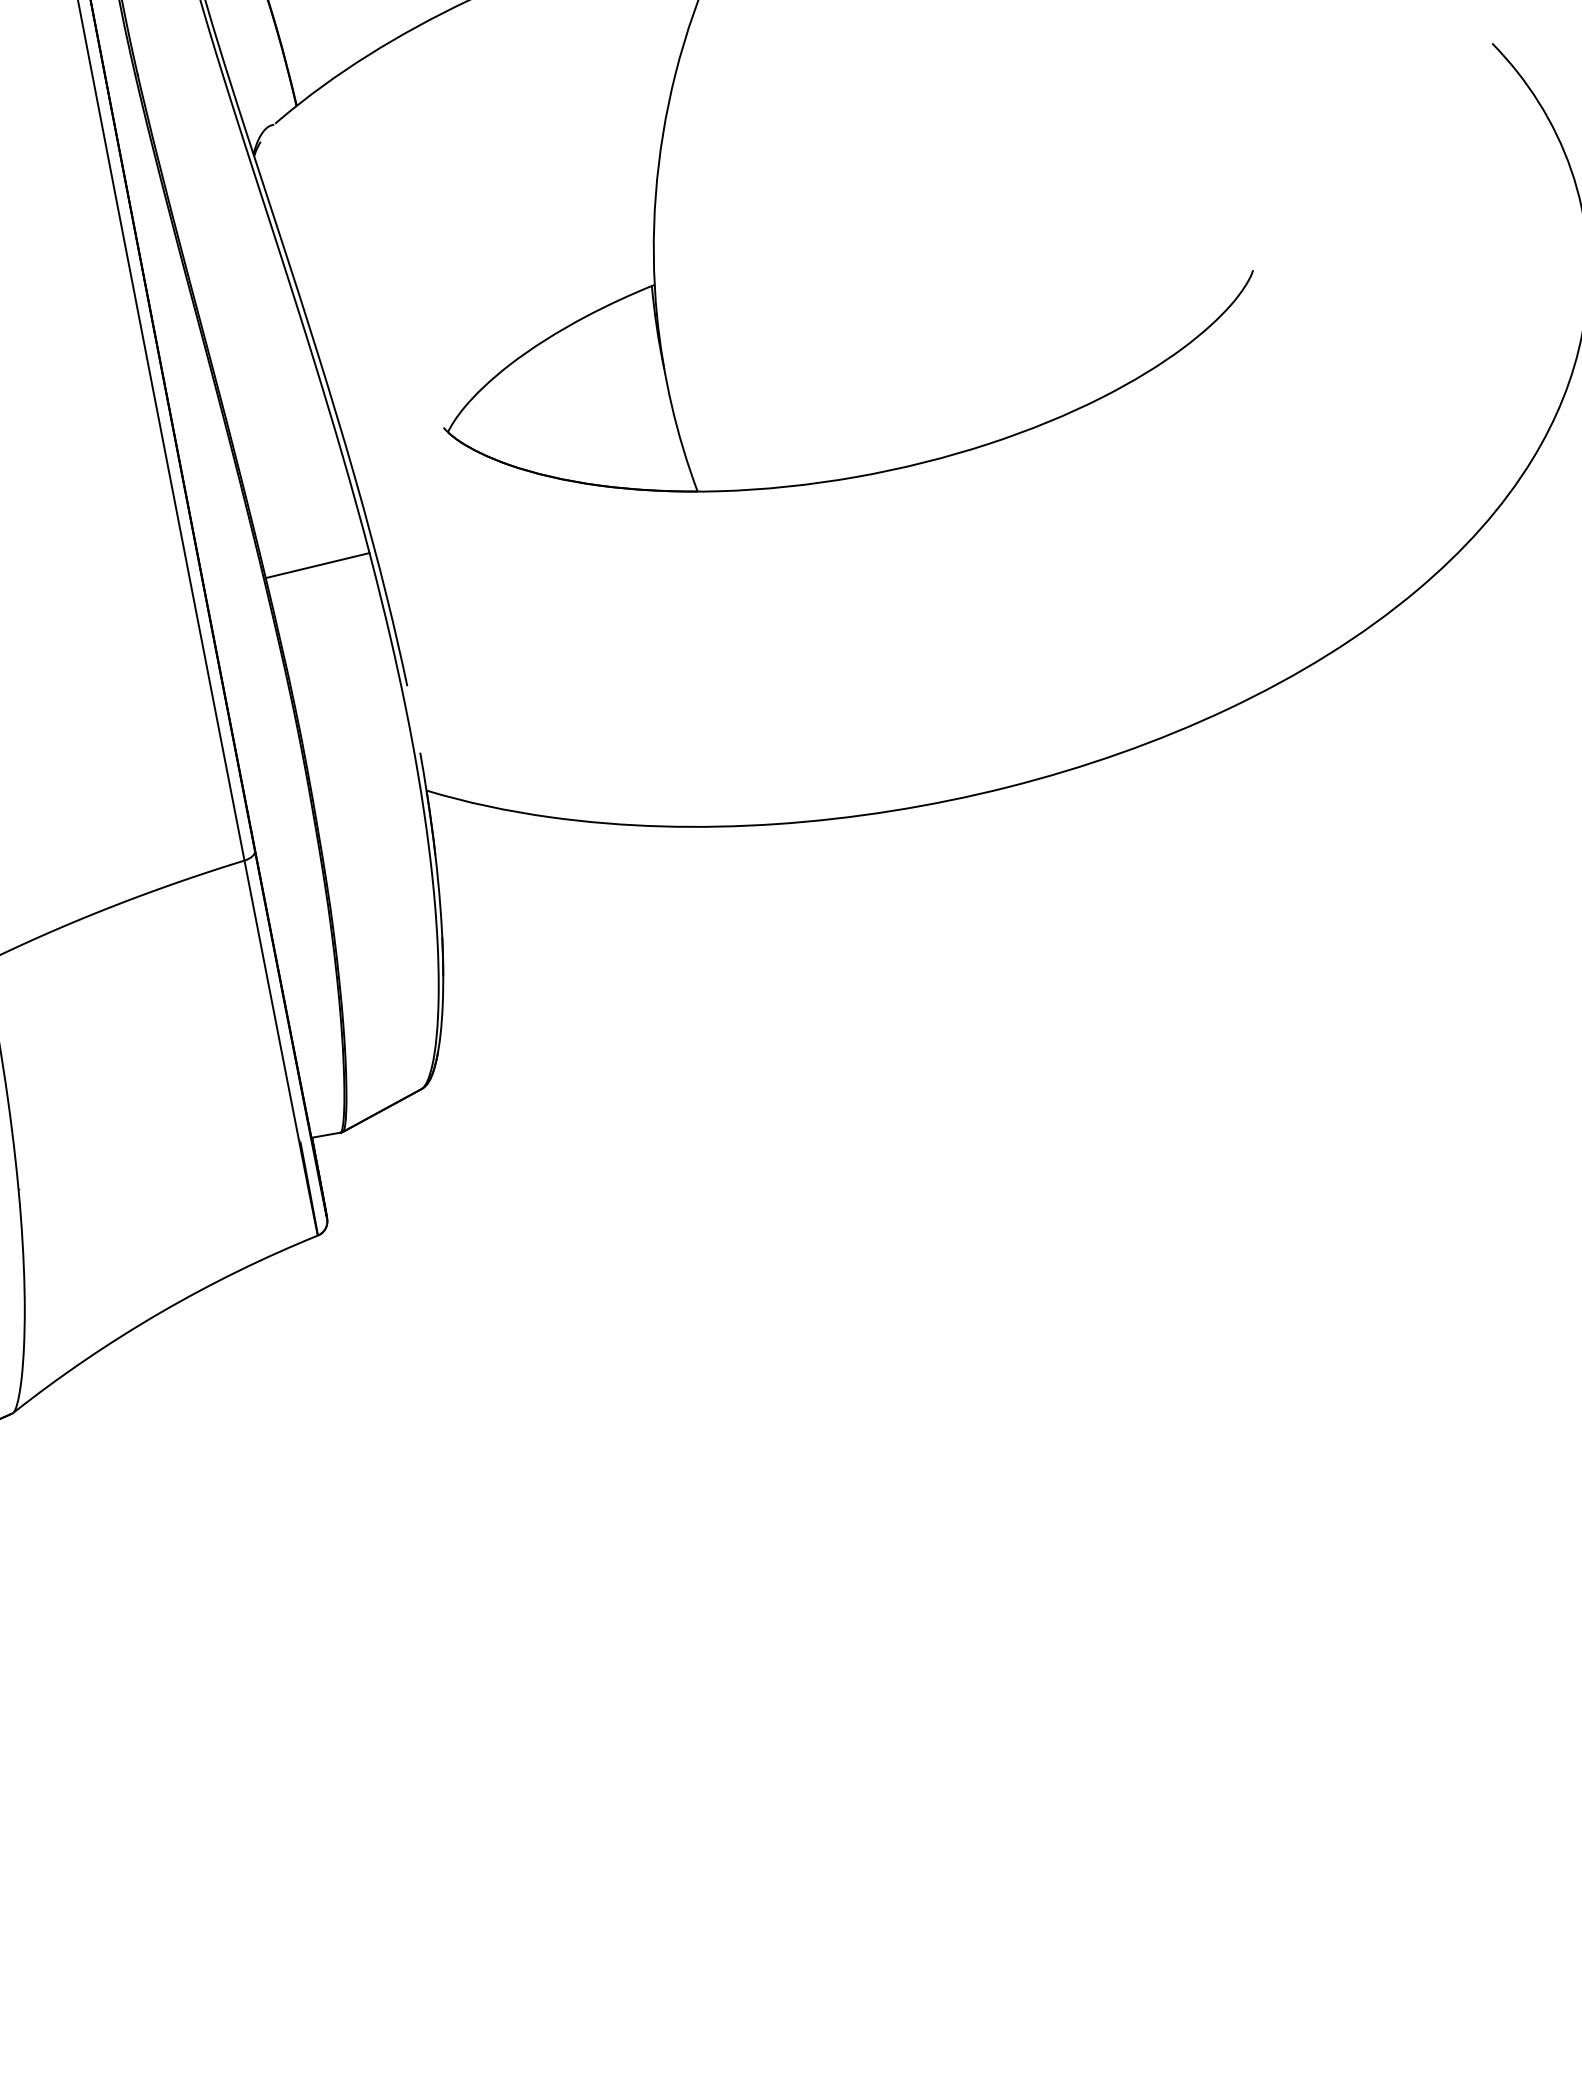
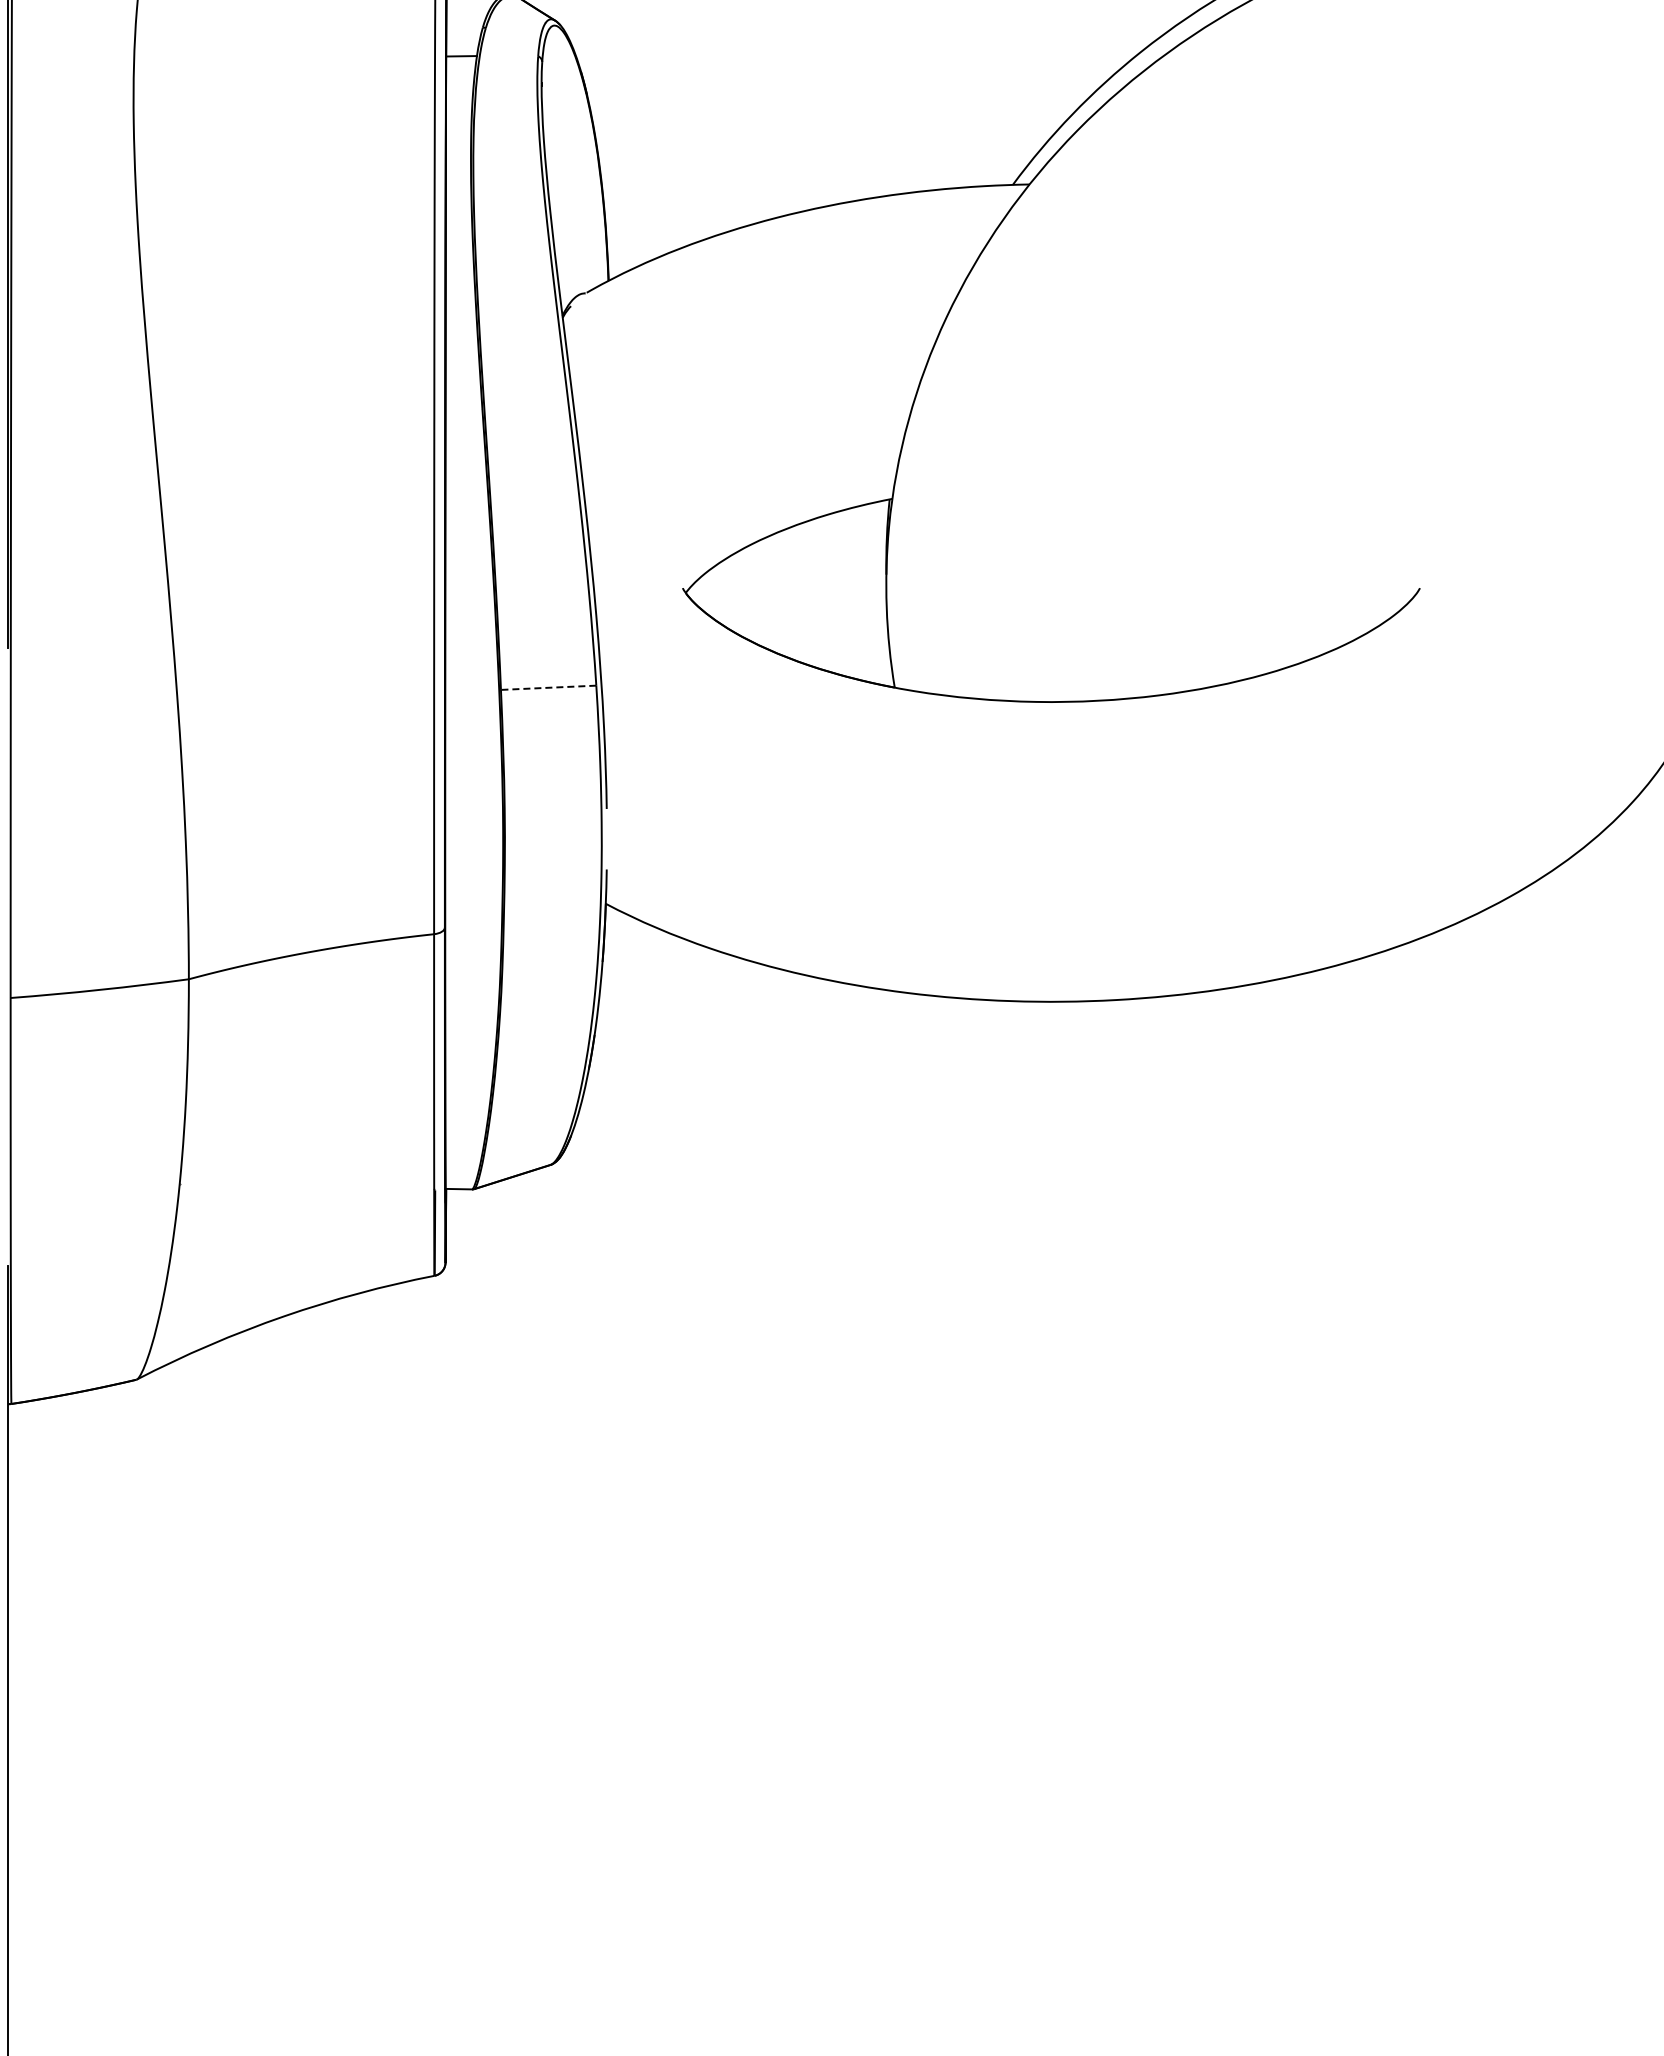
line: (317, 565) -> (548, 687), solid -> dashed

